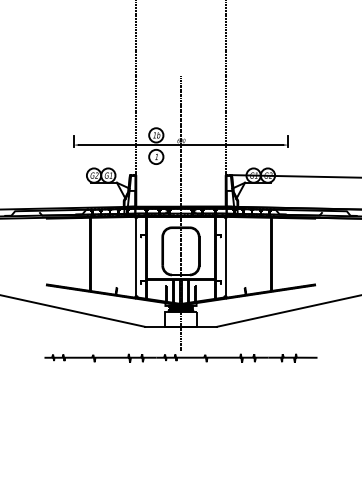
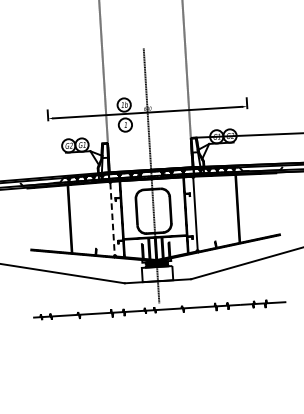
line: (136, 257) -> (112, 219), solid -> dashed

